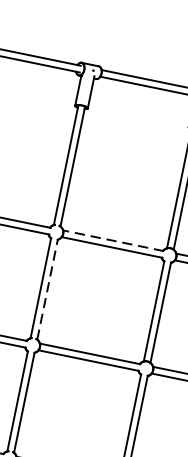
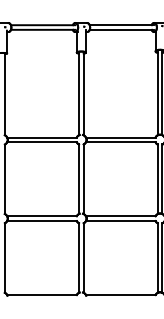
line: (112, 240) -> (120, 137), dashed -> solid
line: (47, 289) -> (83, 179), dashed -> solid

